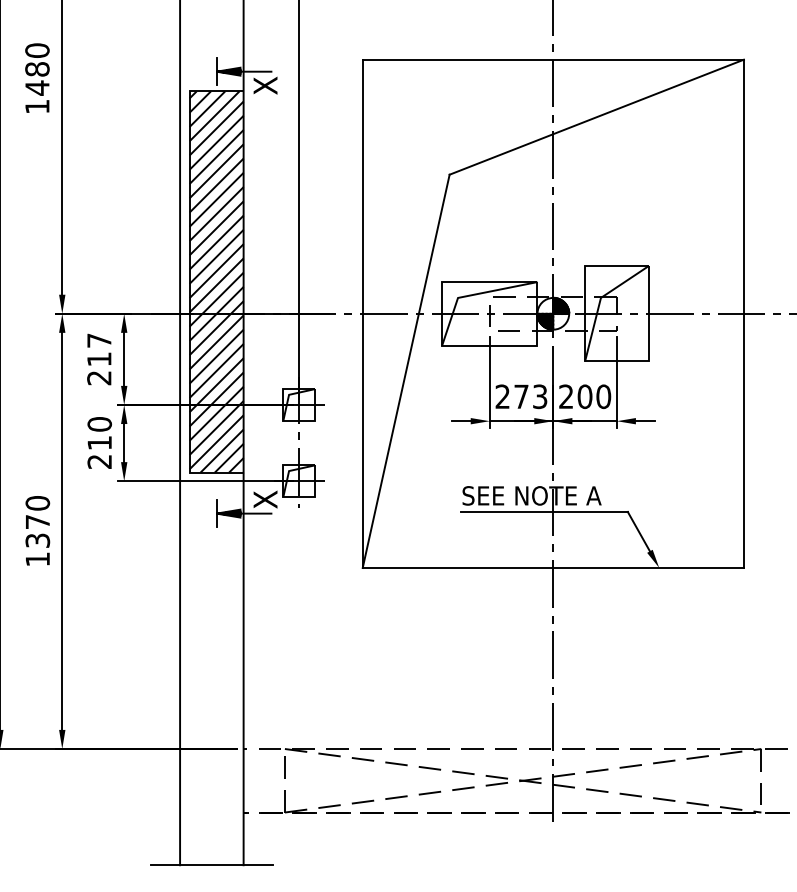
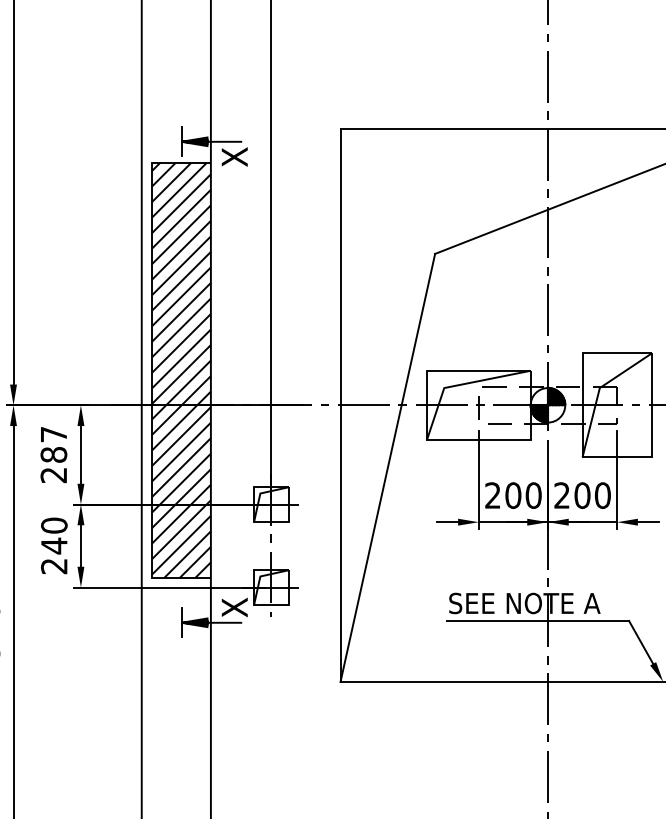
text: (99, 359) -> (54, 455), 217 -> 287
text: (530, 396) -> (523, 495), 273 -> 200
text: (99, 442) -> (54, 545), 210 -> 240

